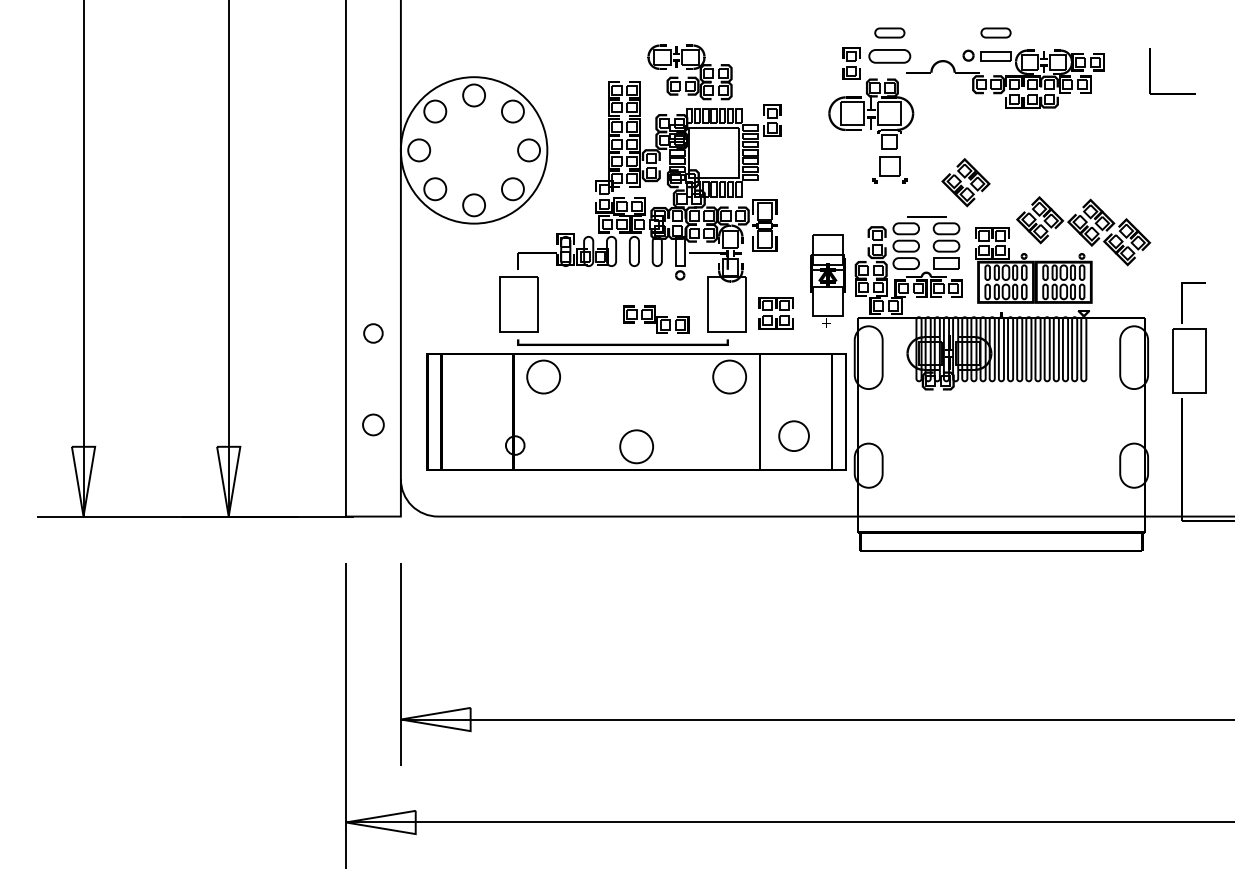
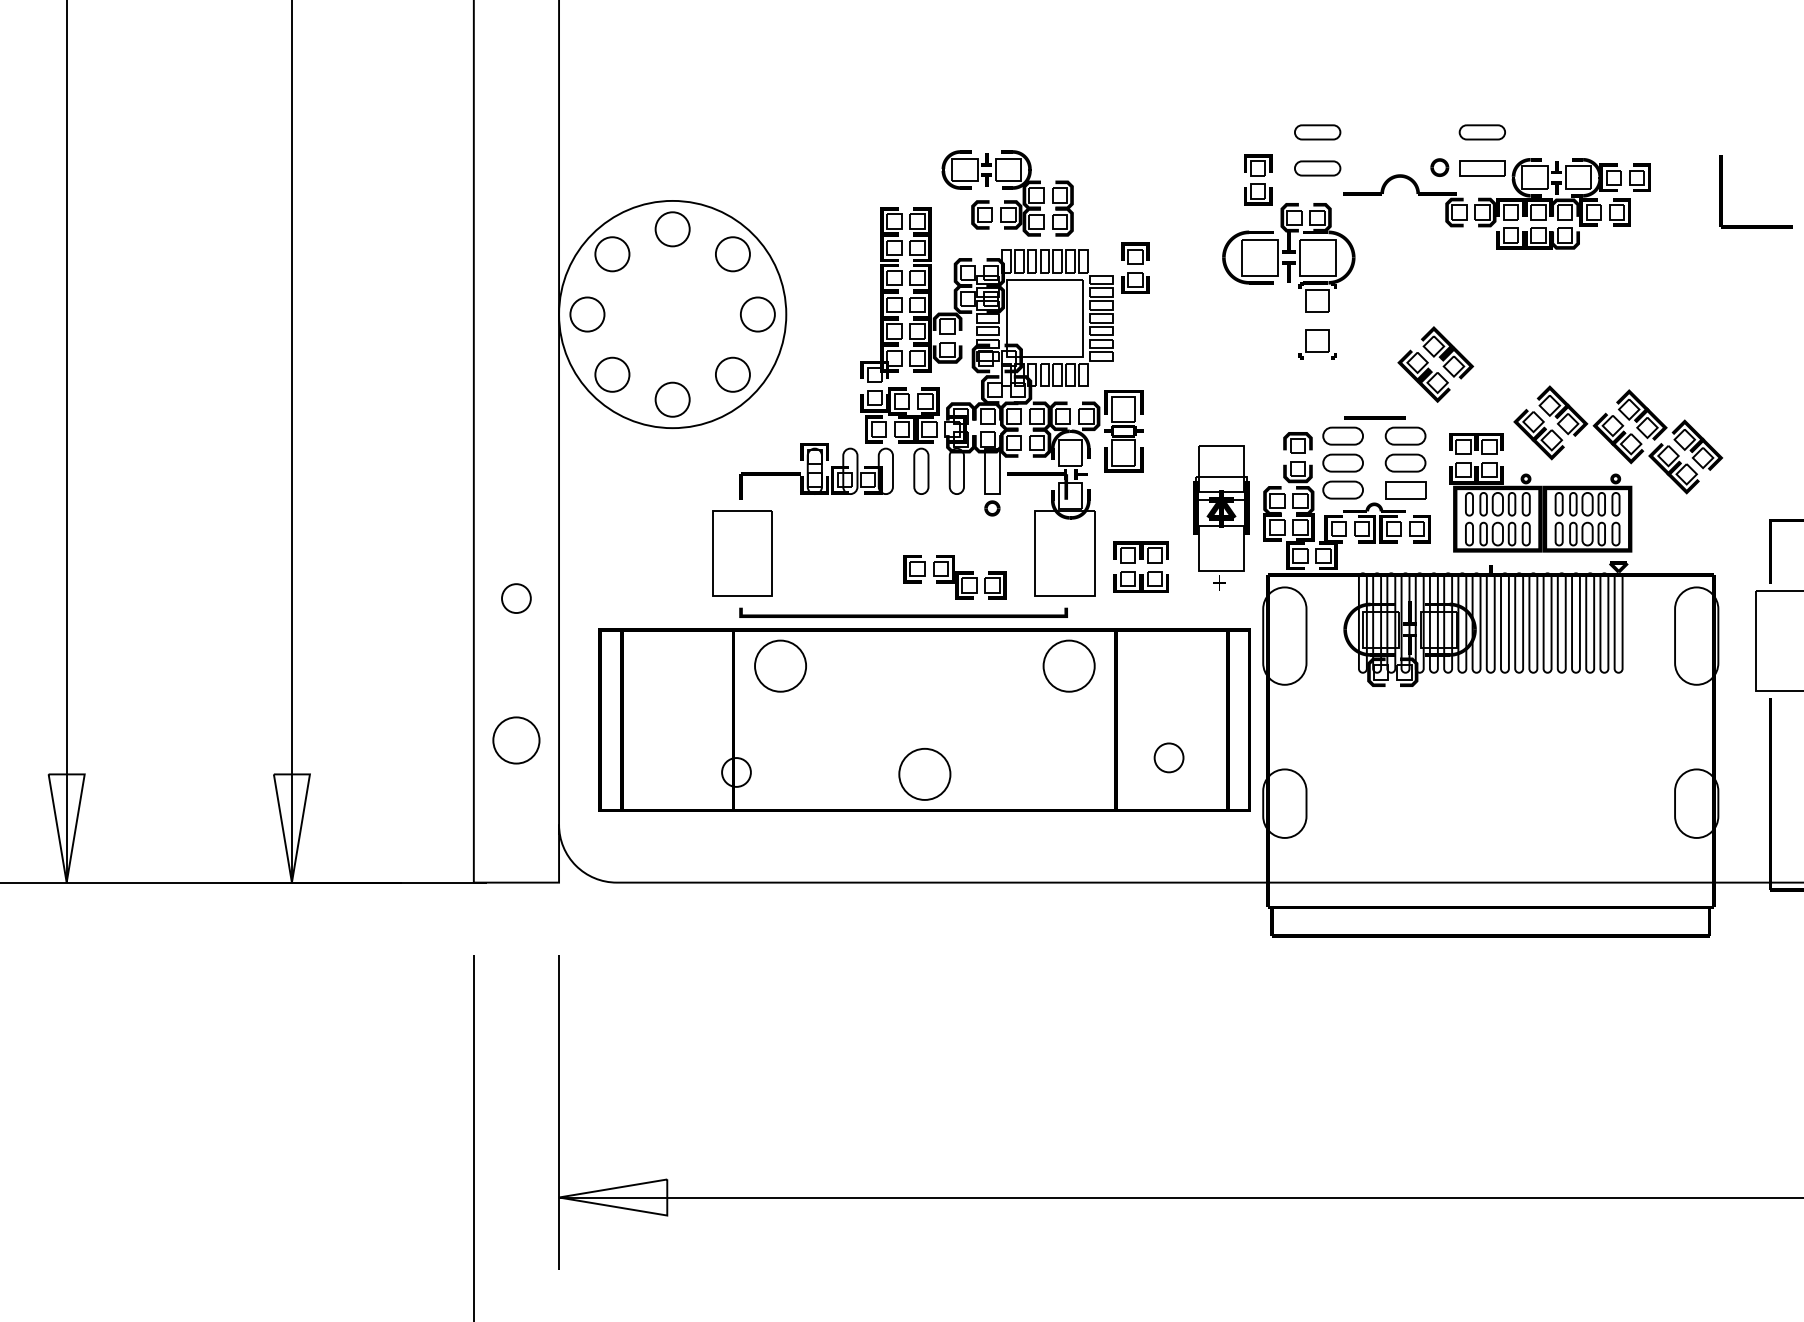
part: (889, 55) -> (1317, 167), size x0.71
part: (889, 168) -> (1317, 342), size x0.71
part: (373, 424) -> (516, 739), size x1.43
circle: (793, 435) -> (1168, 756), size x0.62

